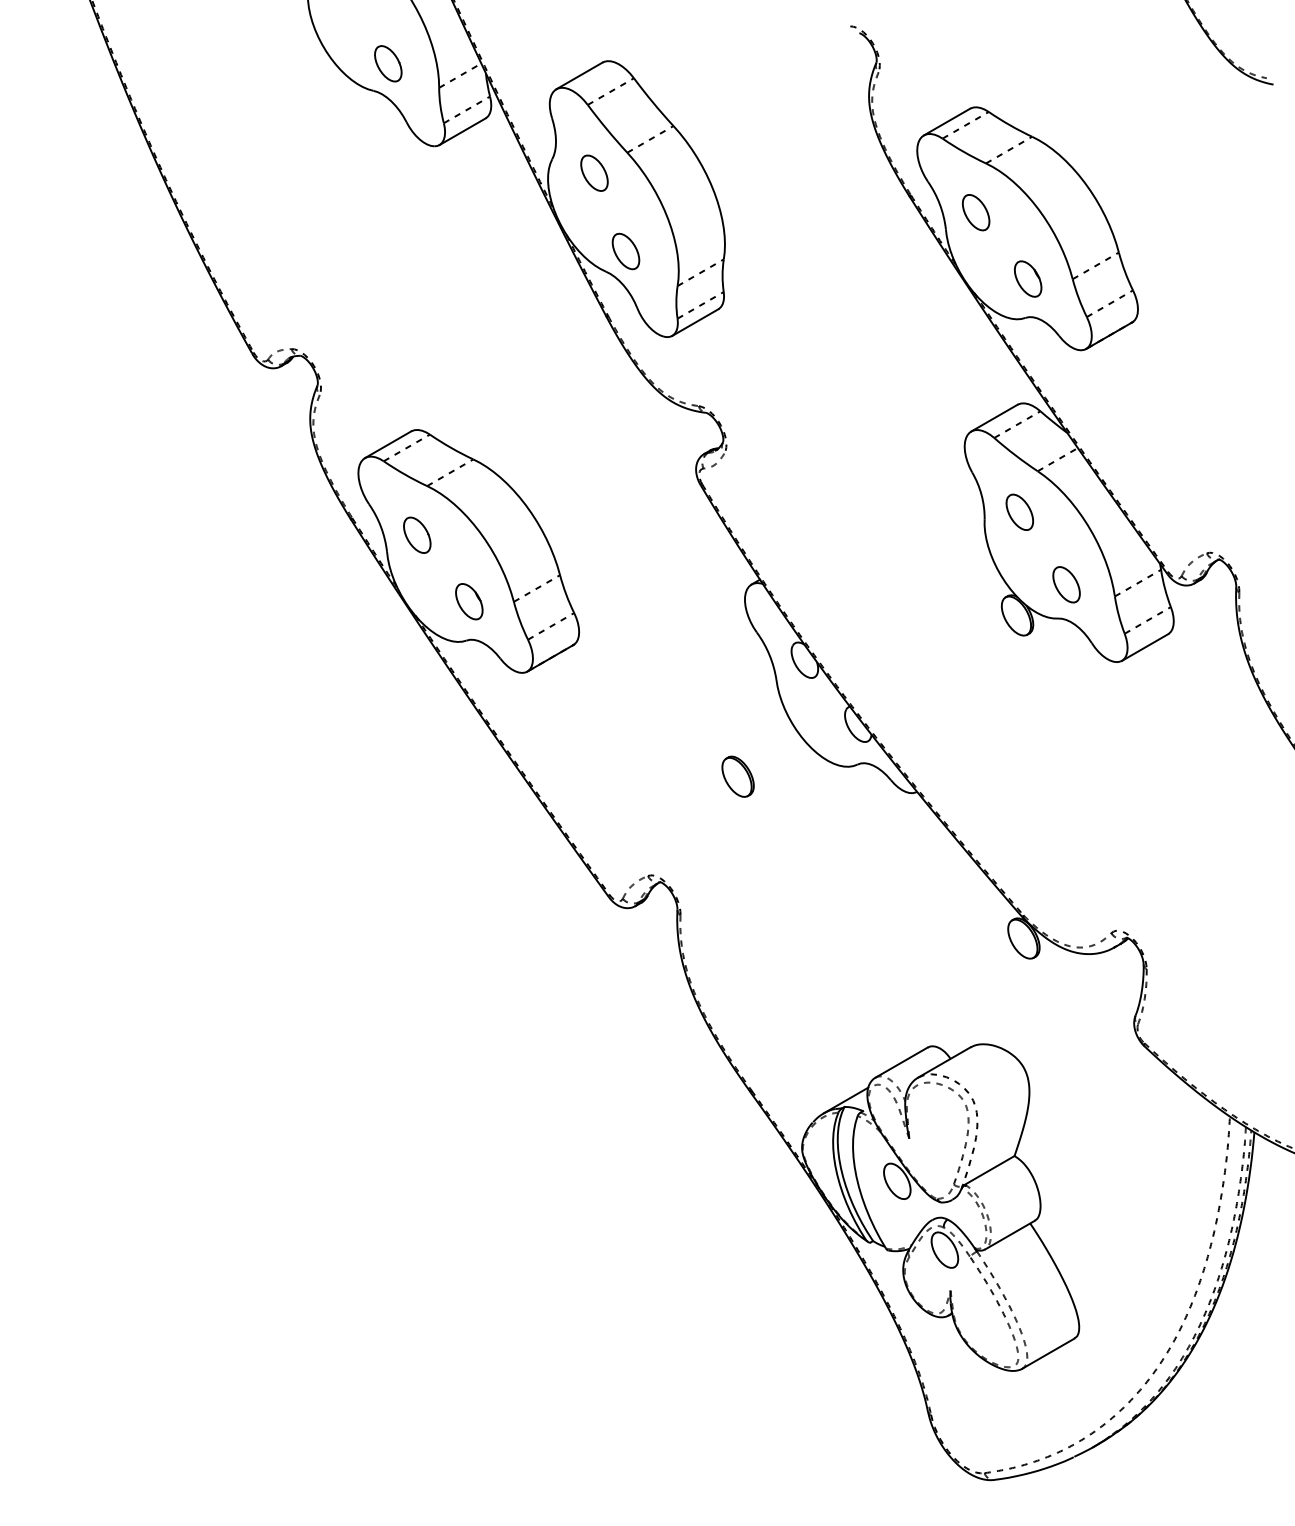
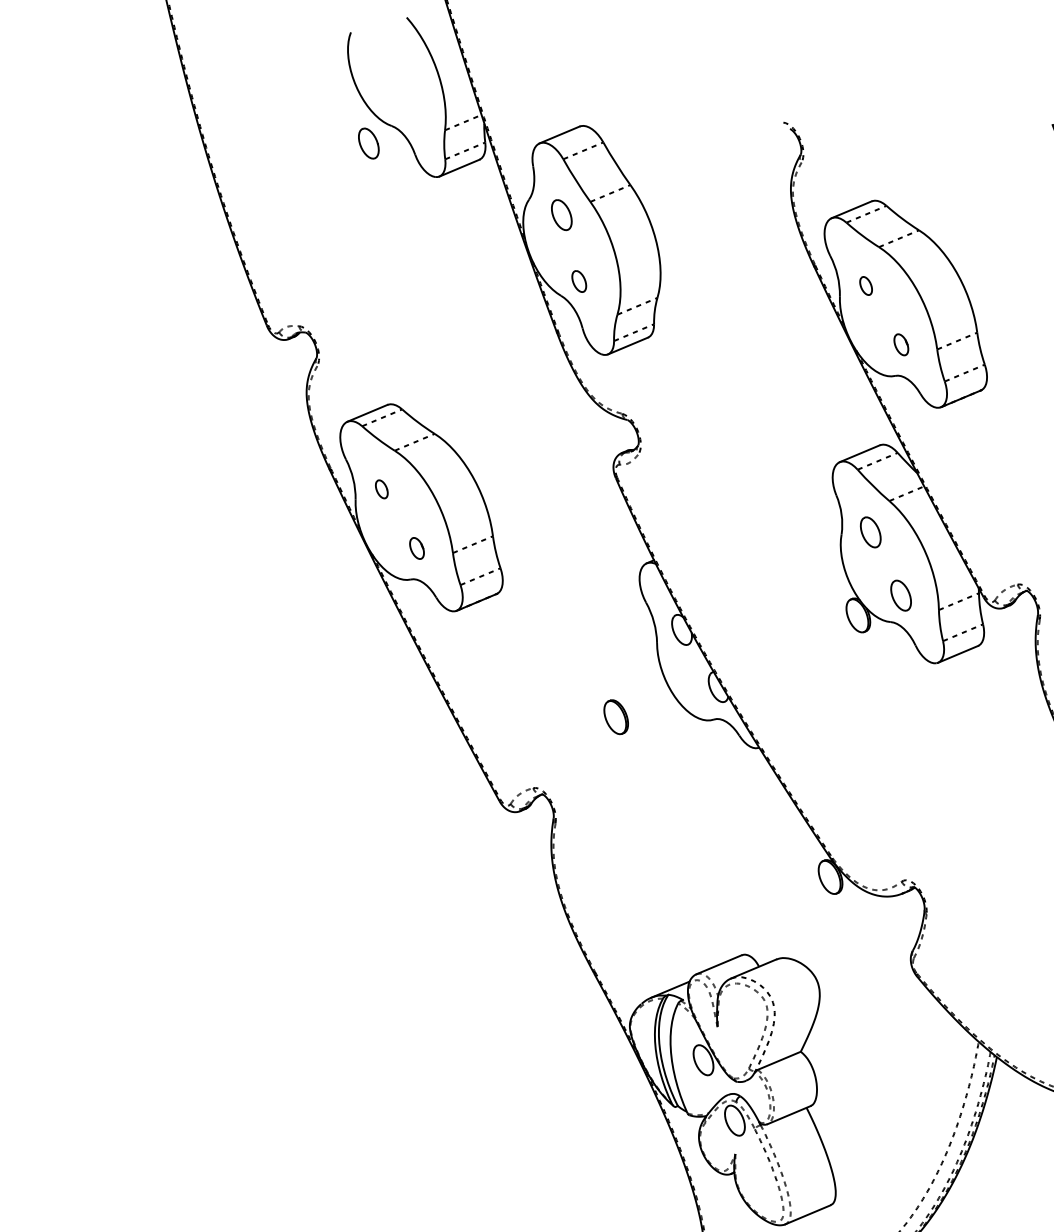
part: (388, 63) -> (369, 143), moved
part: (976, 212) -> (866, 285), size x0.6
part: (625, 251) -> (578, 281), size x0.7
part: (1028, 278) -> (901, 344), size x0.7
part: (417, 534) -> (381, 488), size x0.6
part: (469, 601) -> (417, 548), size x0.7

